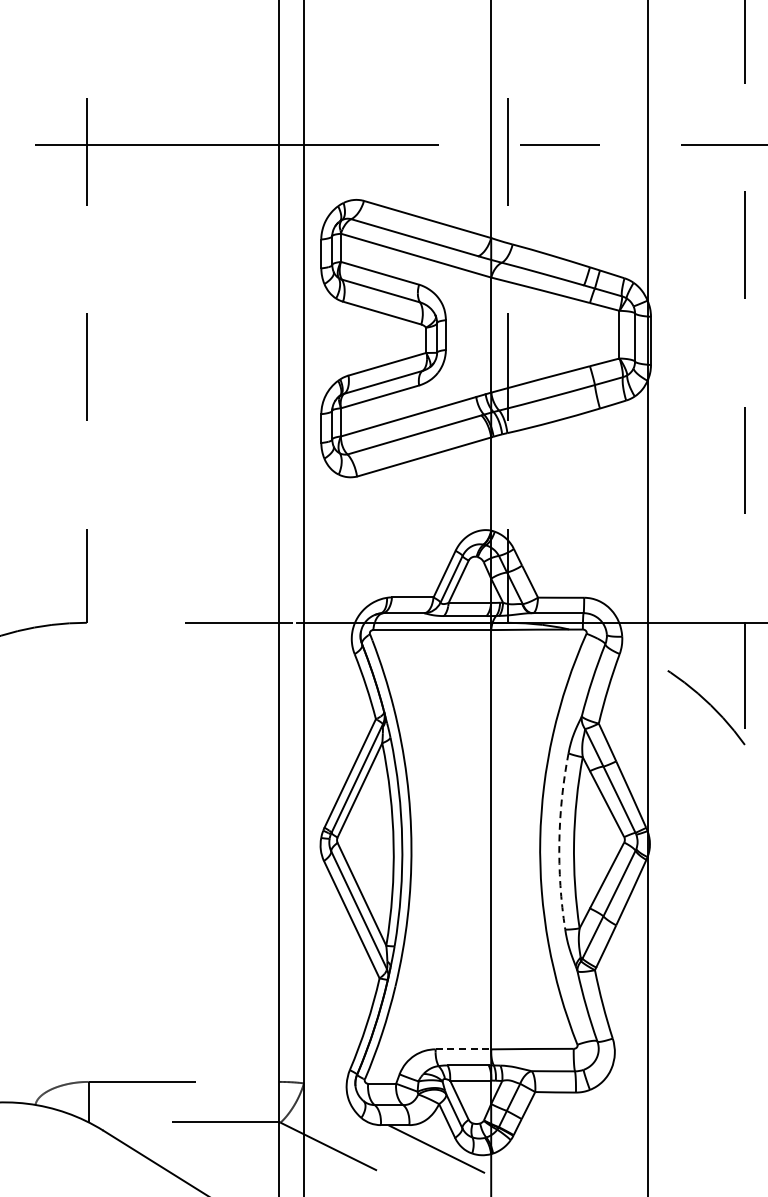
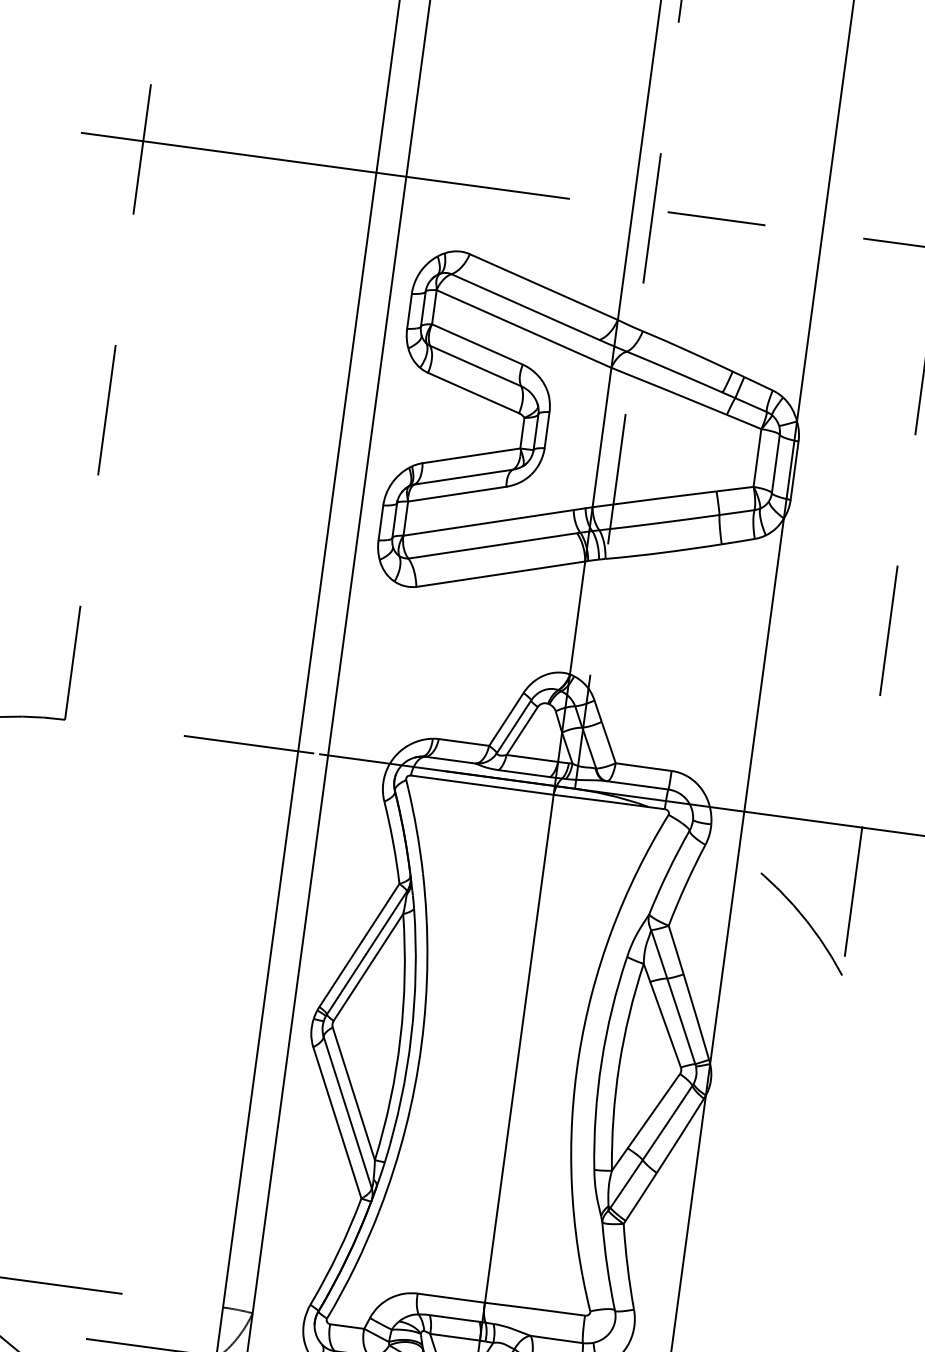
arc: (559, 841) -> (601, 1062), dashed -> solid
line: (463, 1049) -> (451, 1298), dashed -> solid

